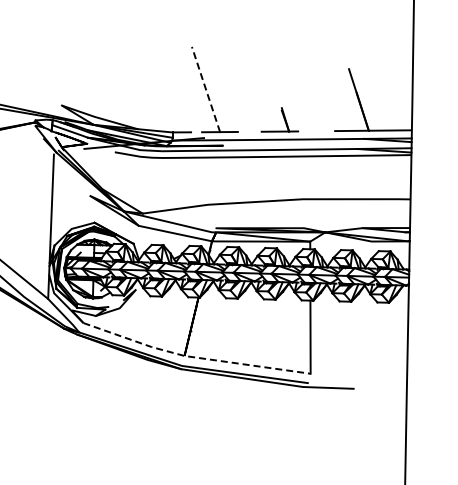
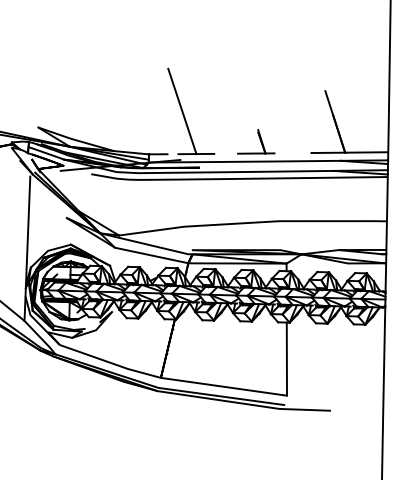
line: (206, 89) -> (182, 111), dashed -> solid
line: (193, 357) -> (169, 379), dashed -> solid

